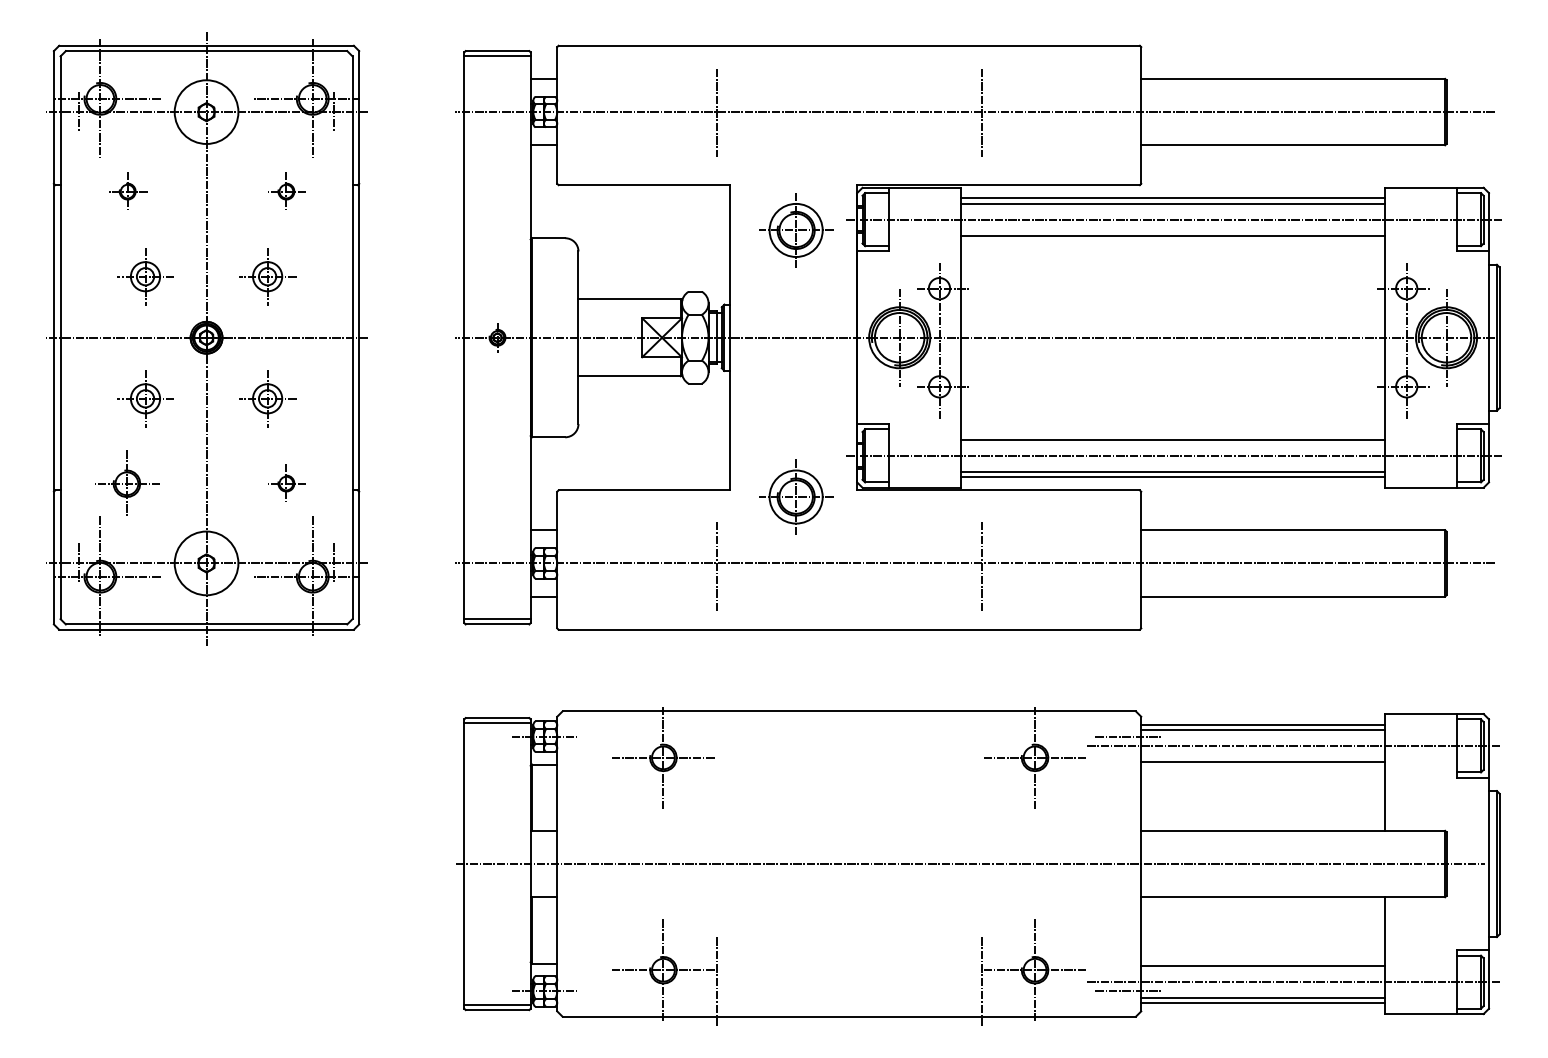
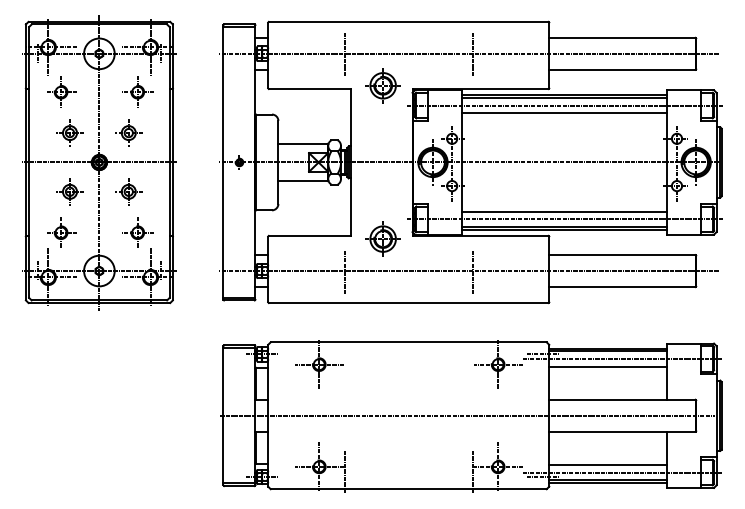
part: (127, 190) -> (61, 91), size x1.67
part: (285, 190) -> (137, 91), size x1.67
part: (794, 229) -> (382, 85), moved
part: (285, 483) -> (137, 232), size x1.67

